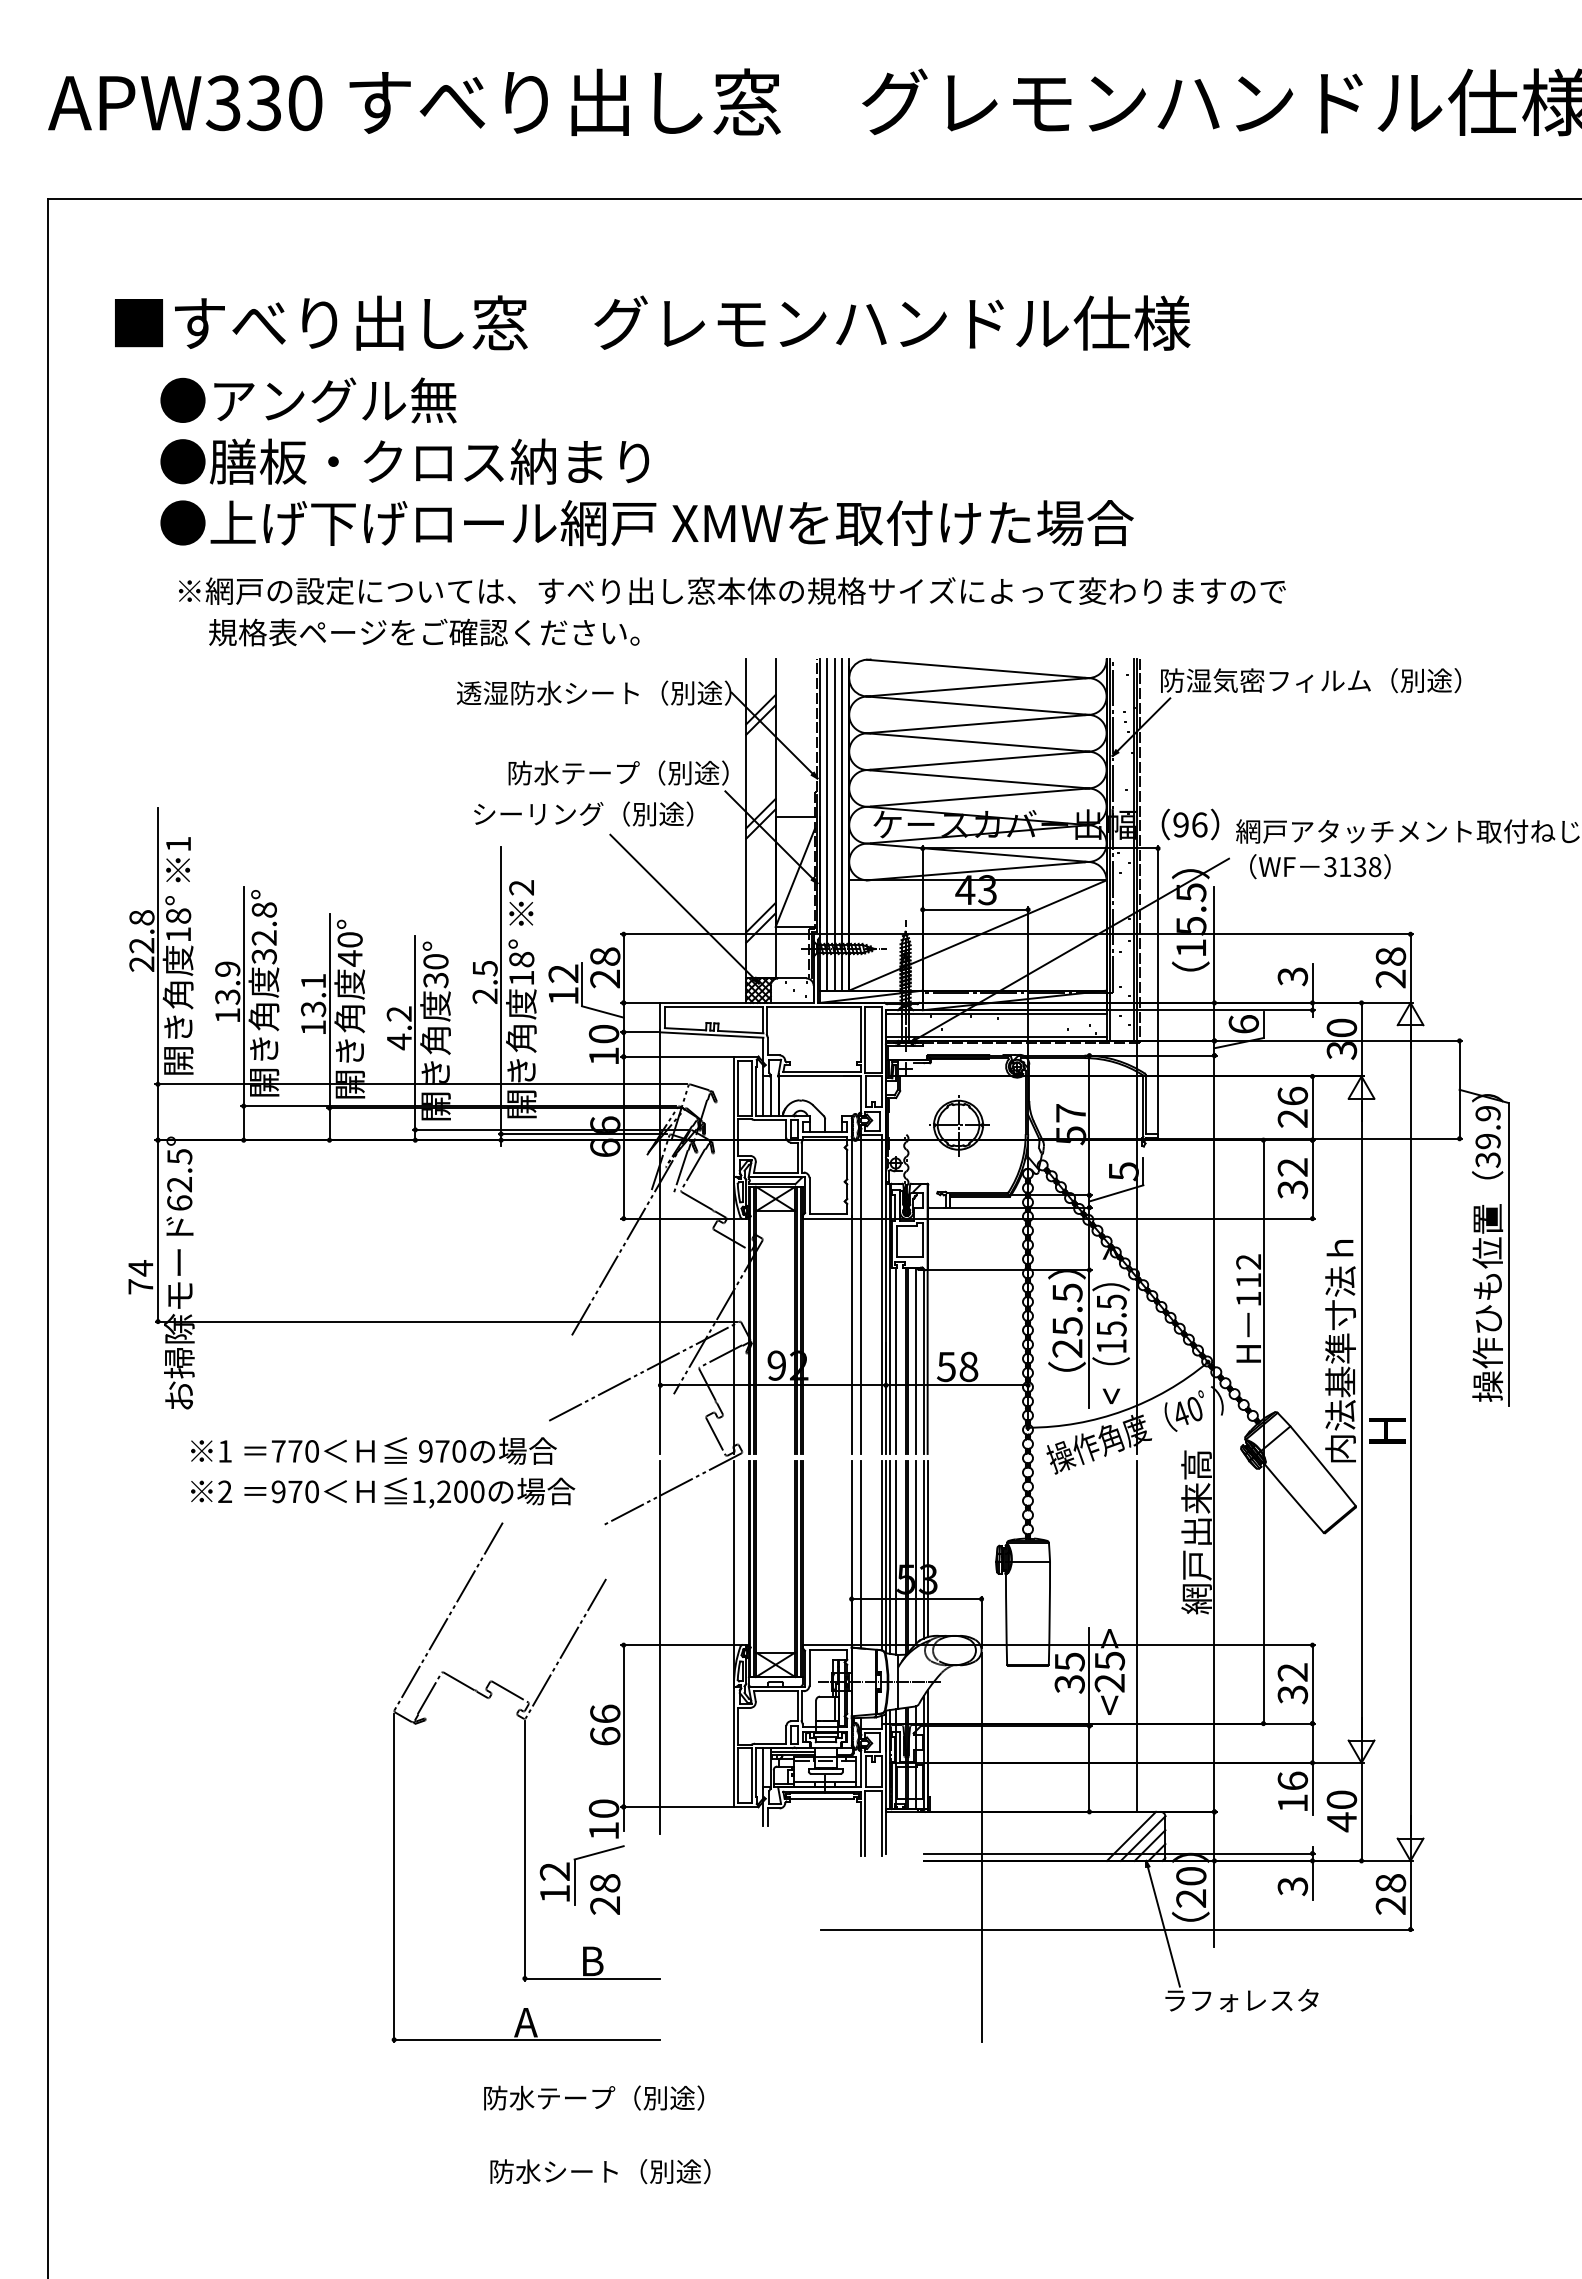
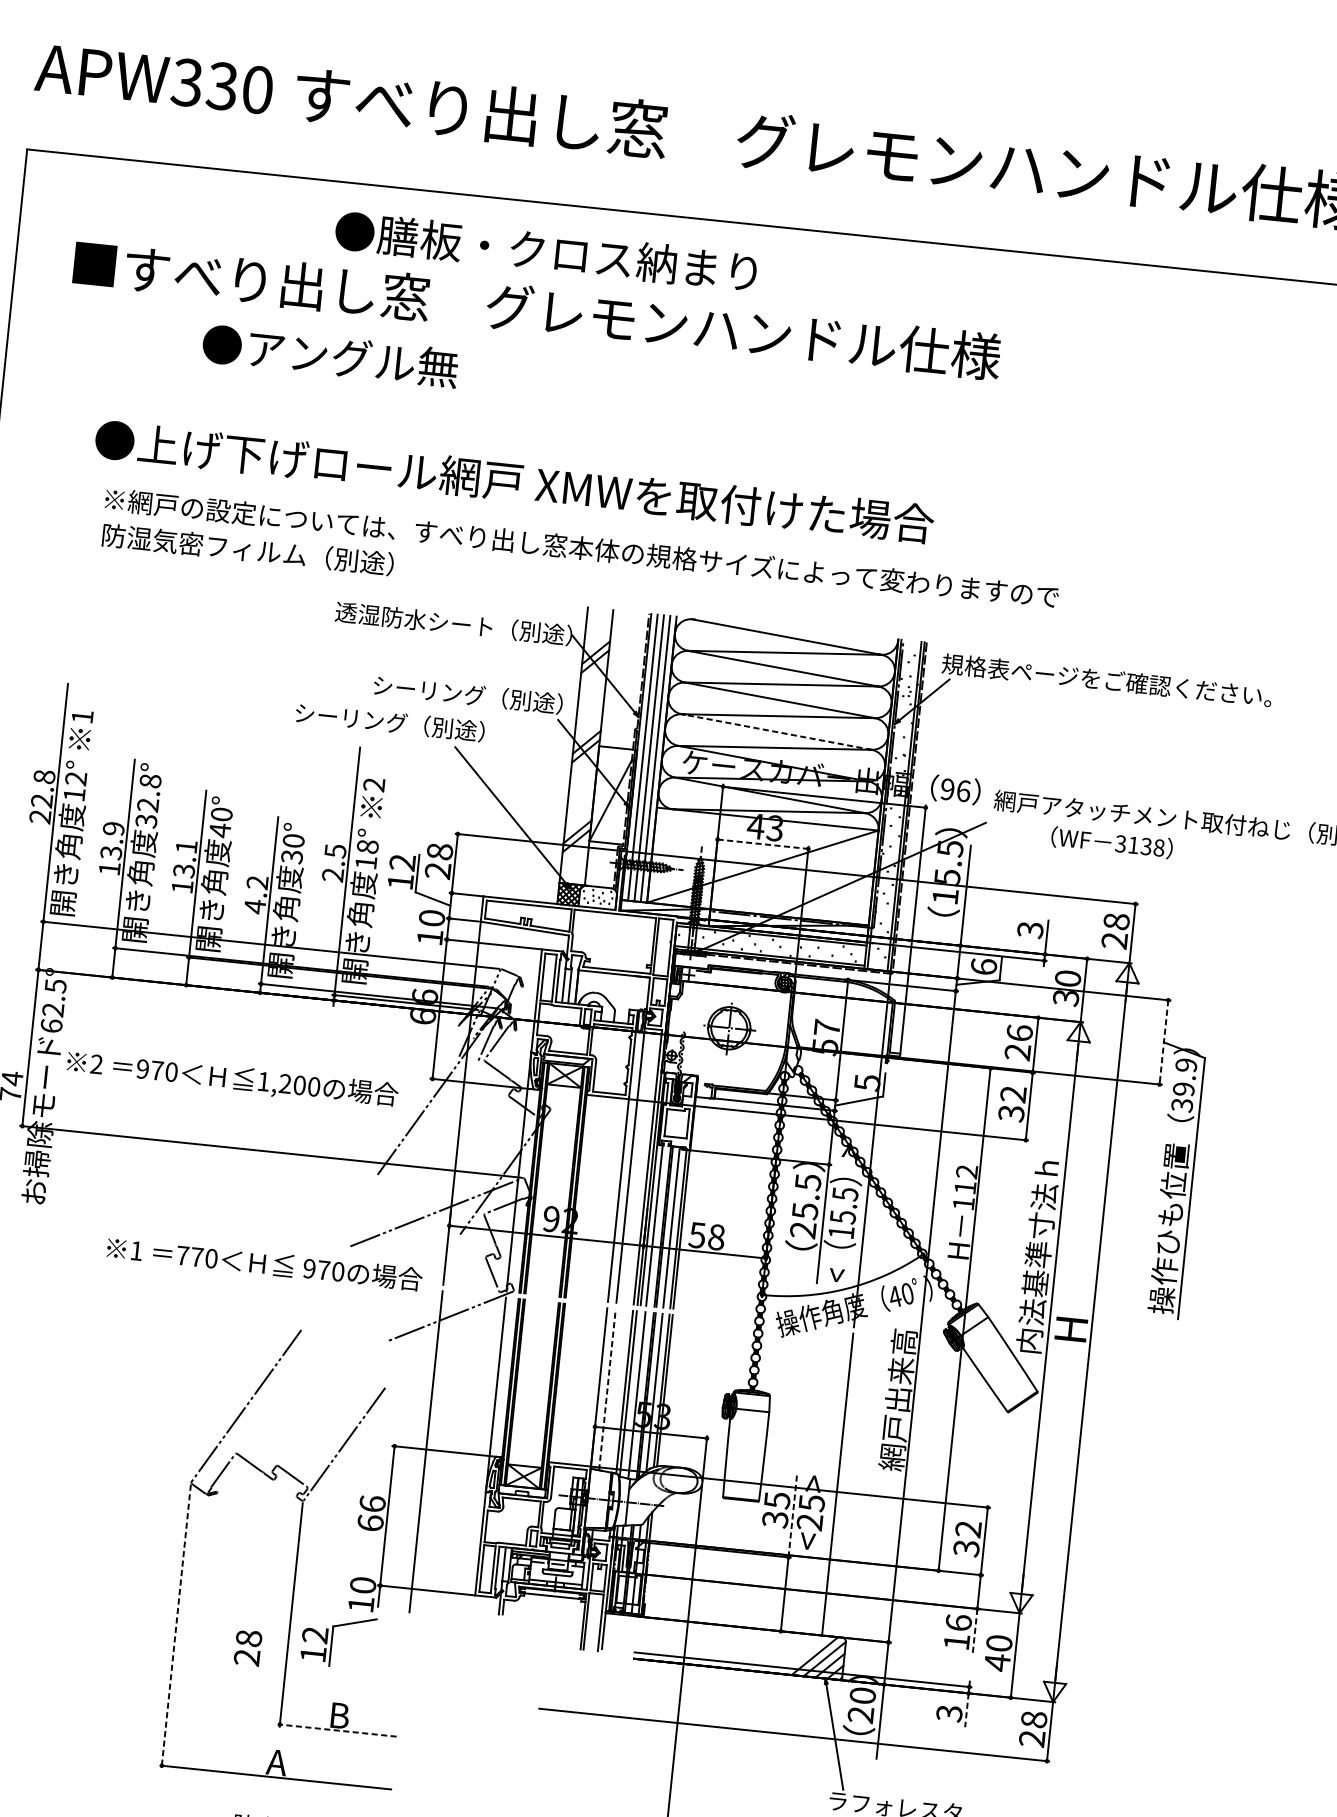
text: (308, 400) -> (330, 356), moved
text: (404, 461) -> (545, 251), moved
text: (409, 632) -> (300, 555), 規格表ページをご確認ください。 -> 防湿気密フィルム（別途）
text: (1351, 680) -> (1107, 680), 防湿気密フィルム（別途） -> 規格表ページをご確認ください。
text: (573, 772) -> (429, 690), 防水テープ（別途） -> シーリング（別途）
line: (977, 779) -> (776, 732), solid -> dashed
text: (583, 813) -> (390, 721), moved
text: (1320, 866) -> (1112, 842), moved
line: (975, 909) -> (763, 844), solid -> dashed
text: (178, 915) -> (76, 778), 18° -> 12°
line: (1459, 1089) -> (1163, 1042), solid -> dashed
text: (373, 1450) -> (264, 1263), moved
text: (383, 1492) -> (233, 1079), moved
line: (861, 1554) -> (607, 1389), solid -> dashed
line: (889, 1557) -> (631, 1394), removed
line: (1089, 1676) -> (792, 1514), solid -> dashed
line: (1312, 1788) -> (975, 1631), solid -> dashed
line: (394, 1878) -> (176, 1626), solid -> dashed
line: (1312, 1880) -> (966, 1710), solid -> dashed
text: (605, 1894) -> (248, 1648), moved
line: (592, 1978) -> (338, 1730), solid -> dashed

